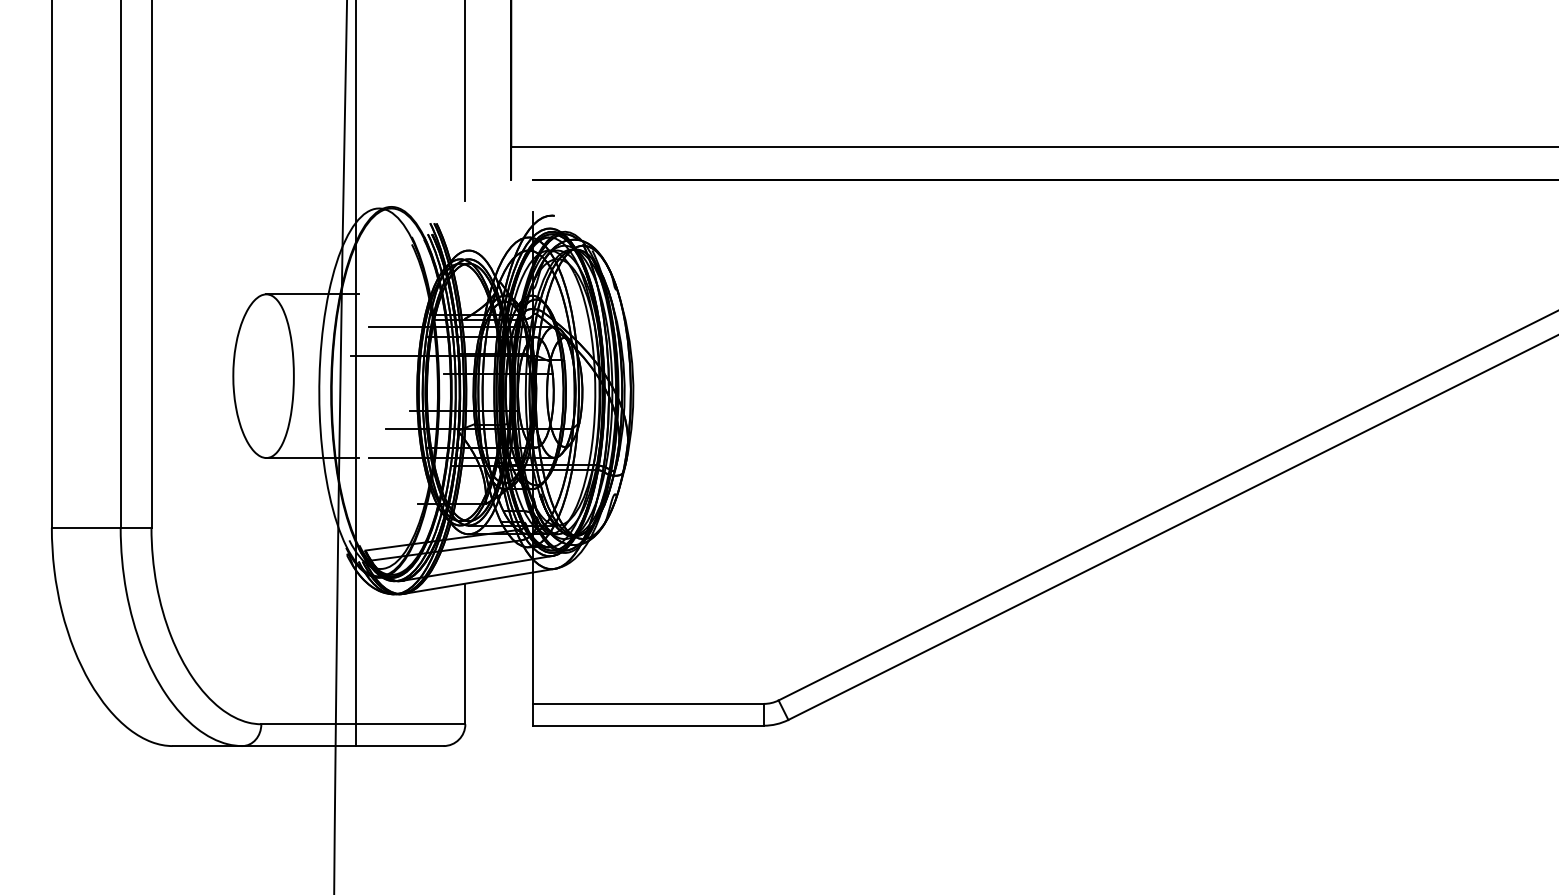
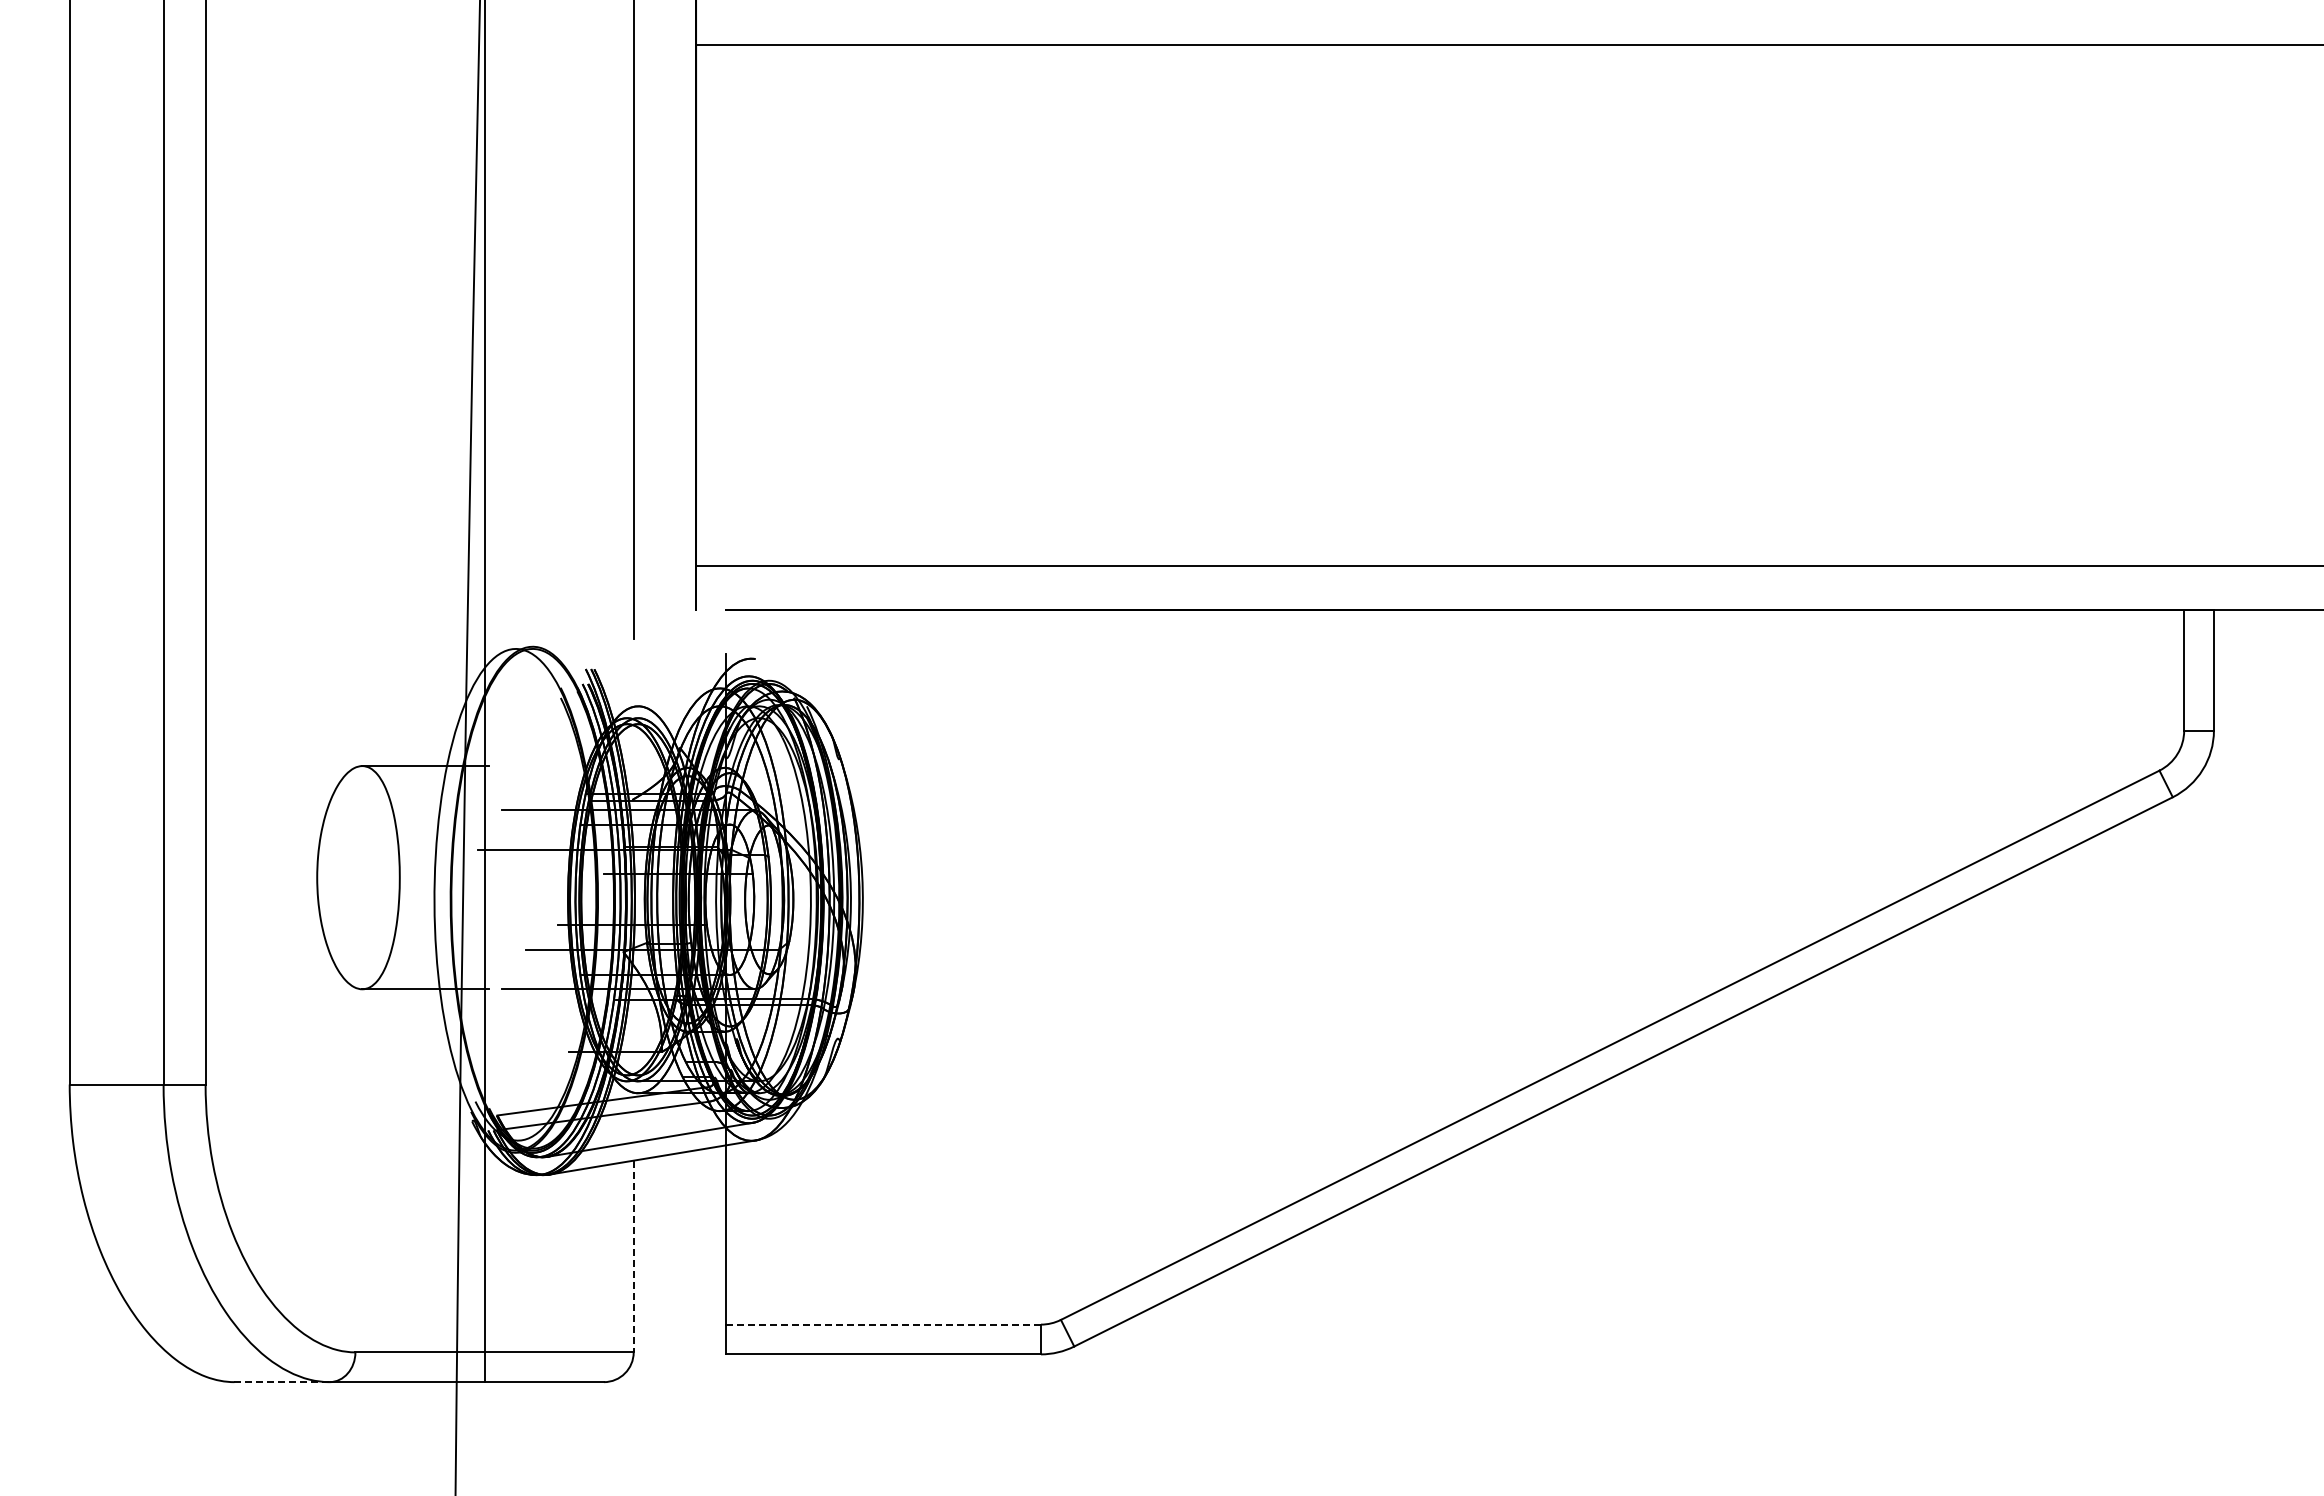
line: (465, 653) -> (633, 1256), solid -> dashed
line: (648, 703) -> (883, 1324), solid -> dashed
line: (207, 746) -> (281, 1382), solid -> dashed

